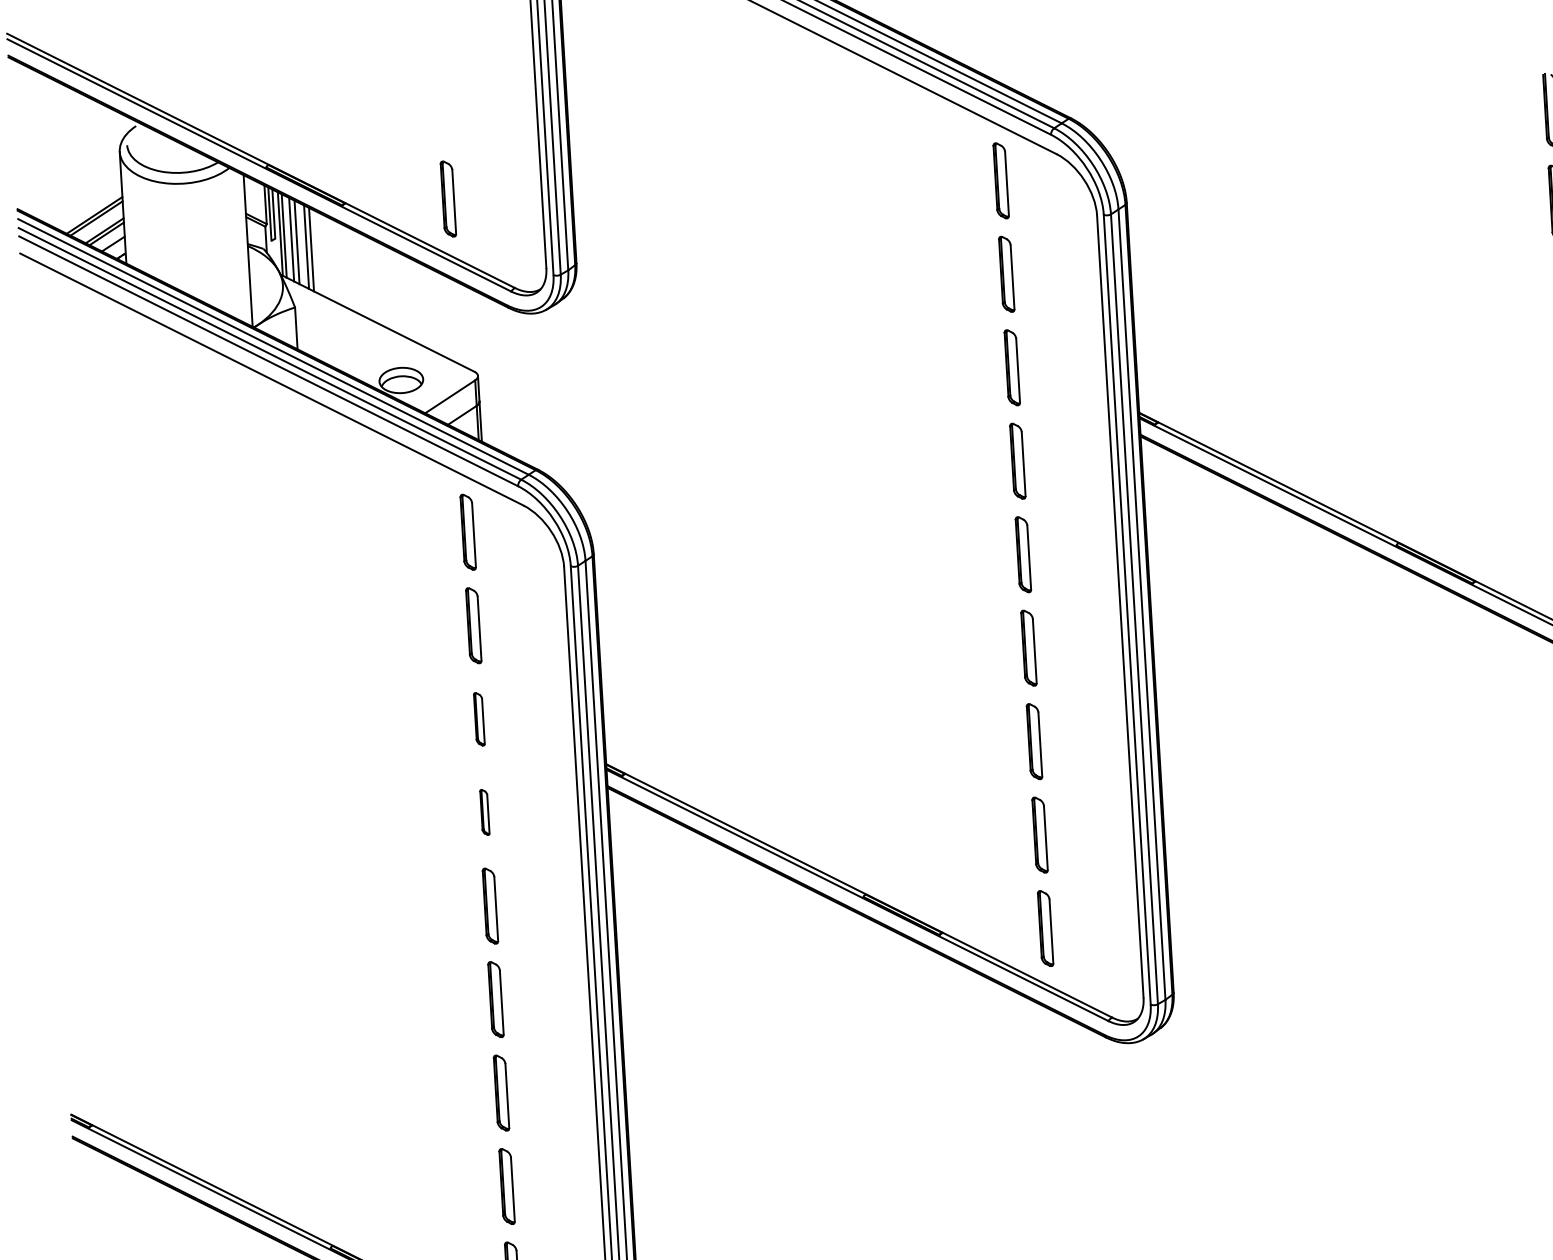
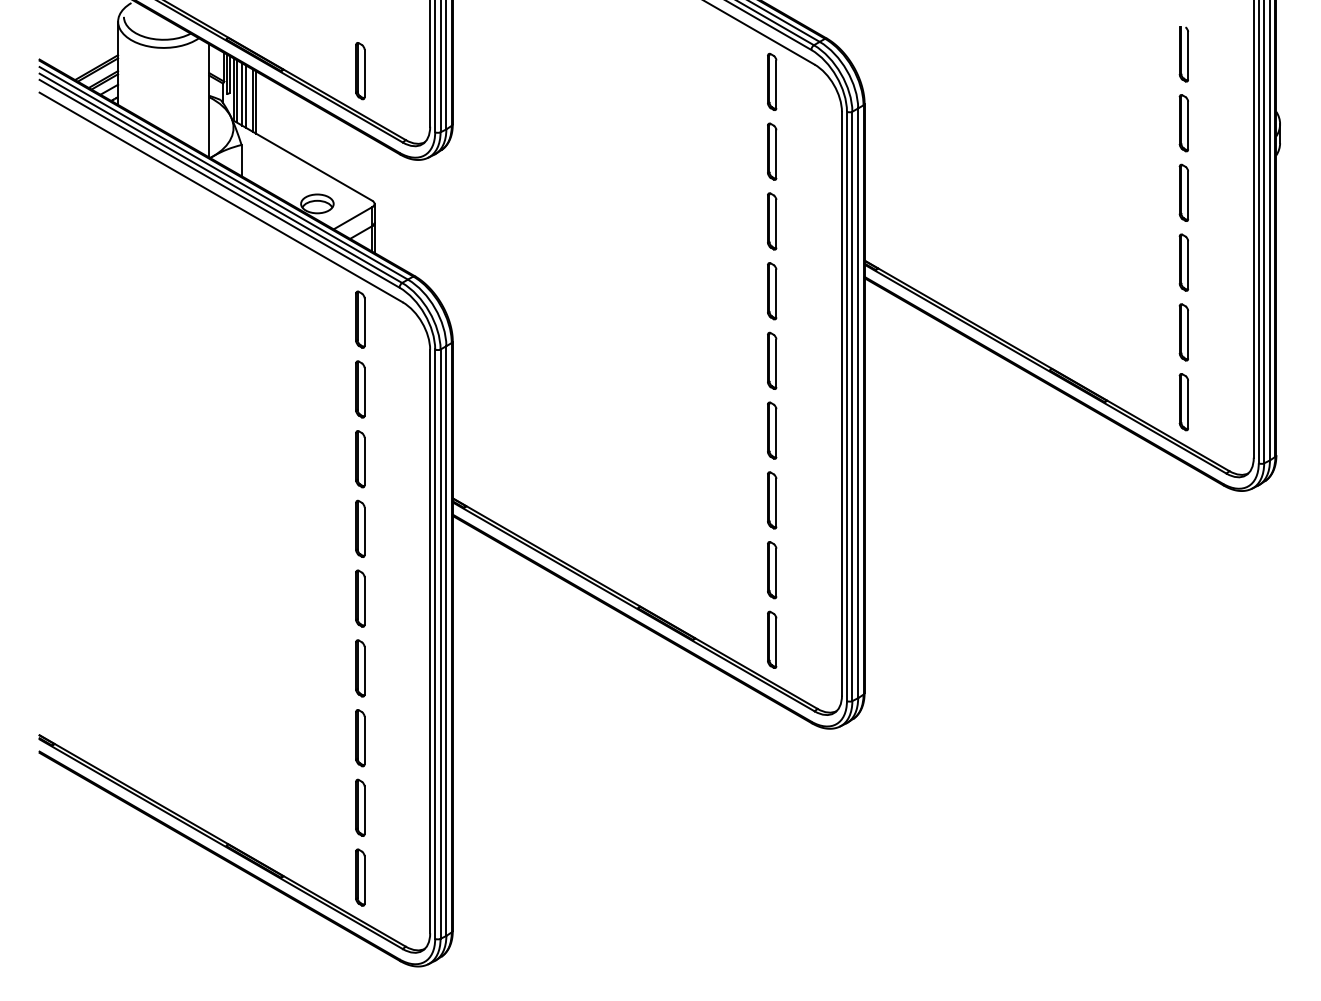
part: (479, 719) -> (360, 459), size x1.43
part: (484, 812) -> (360, 528), size x1.67

